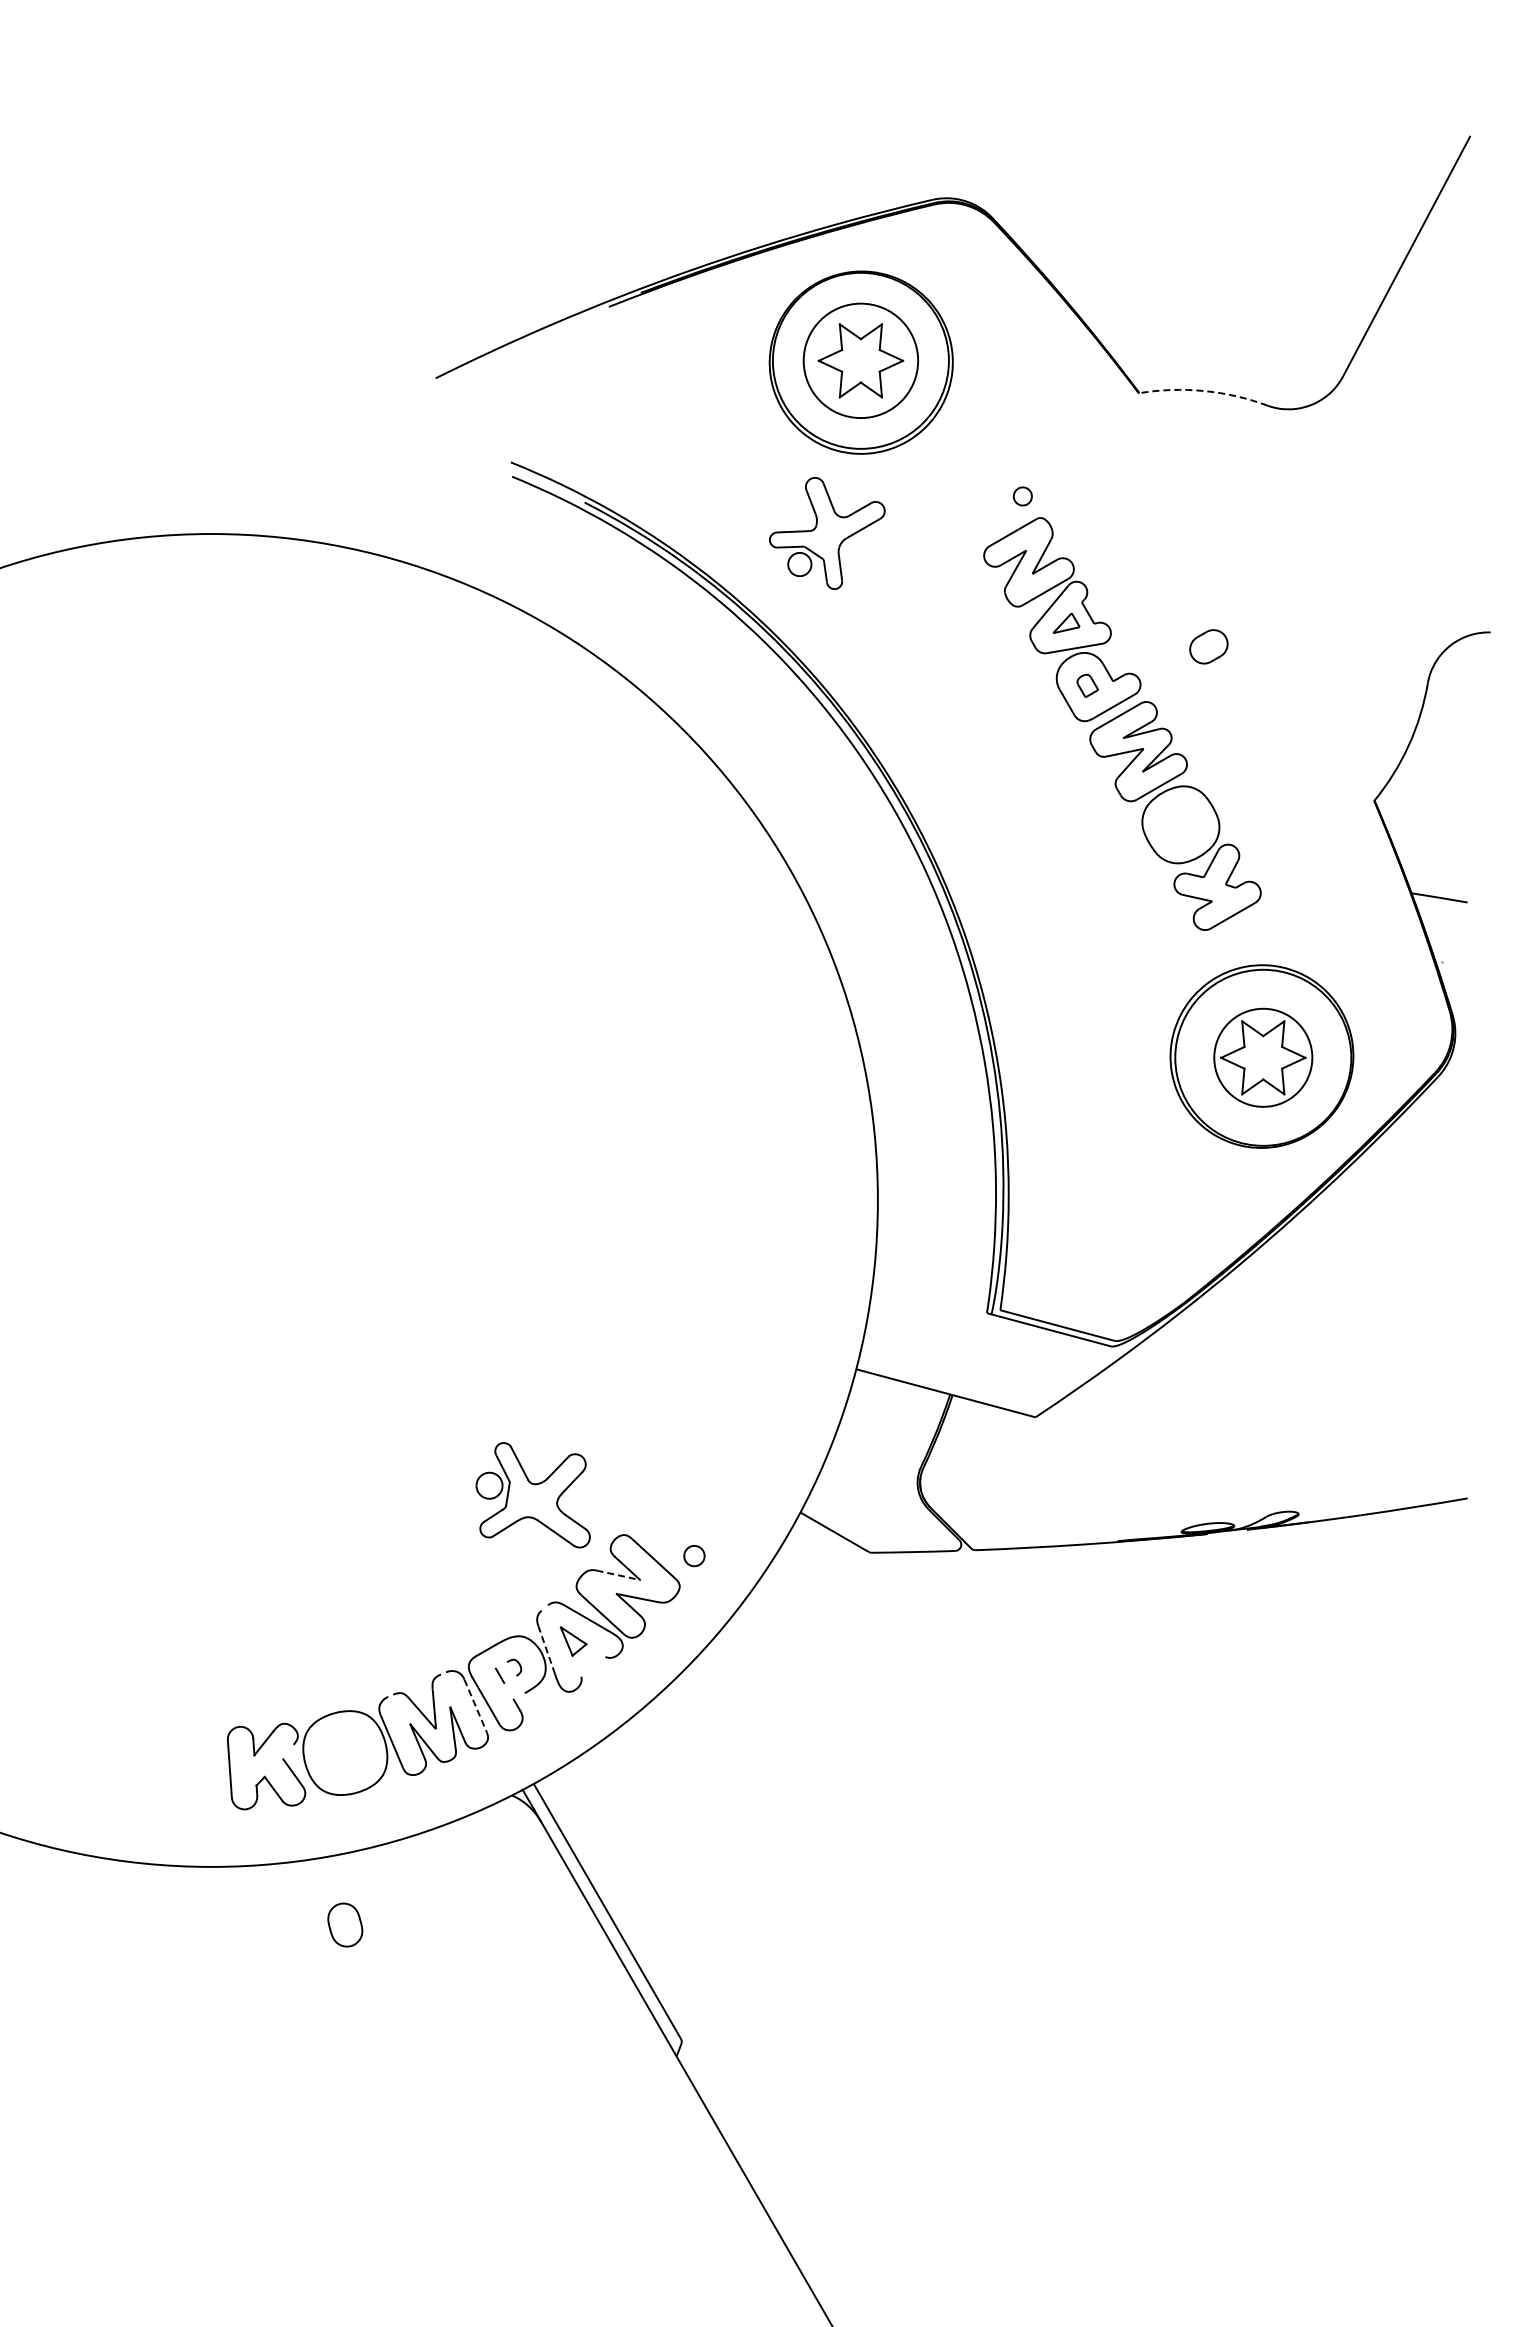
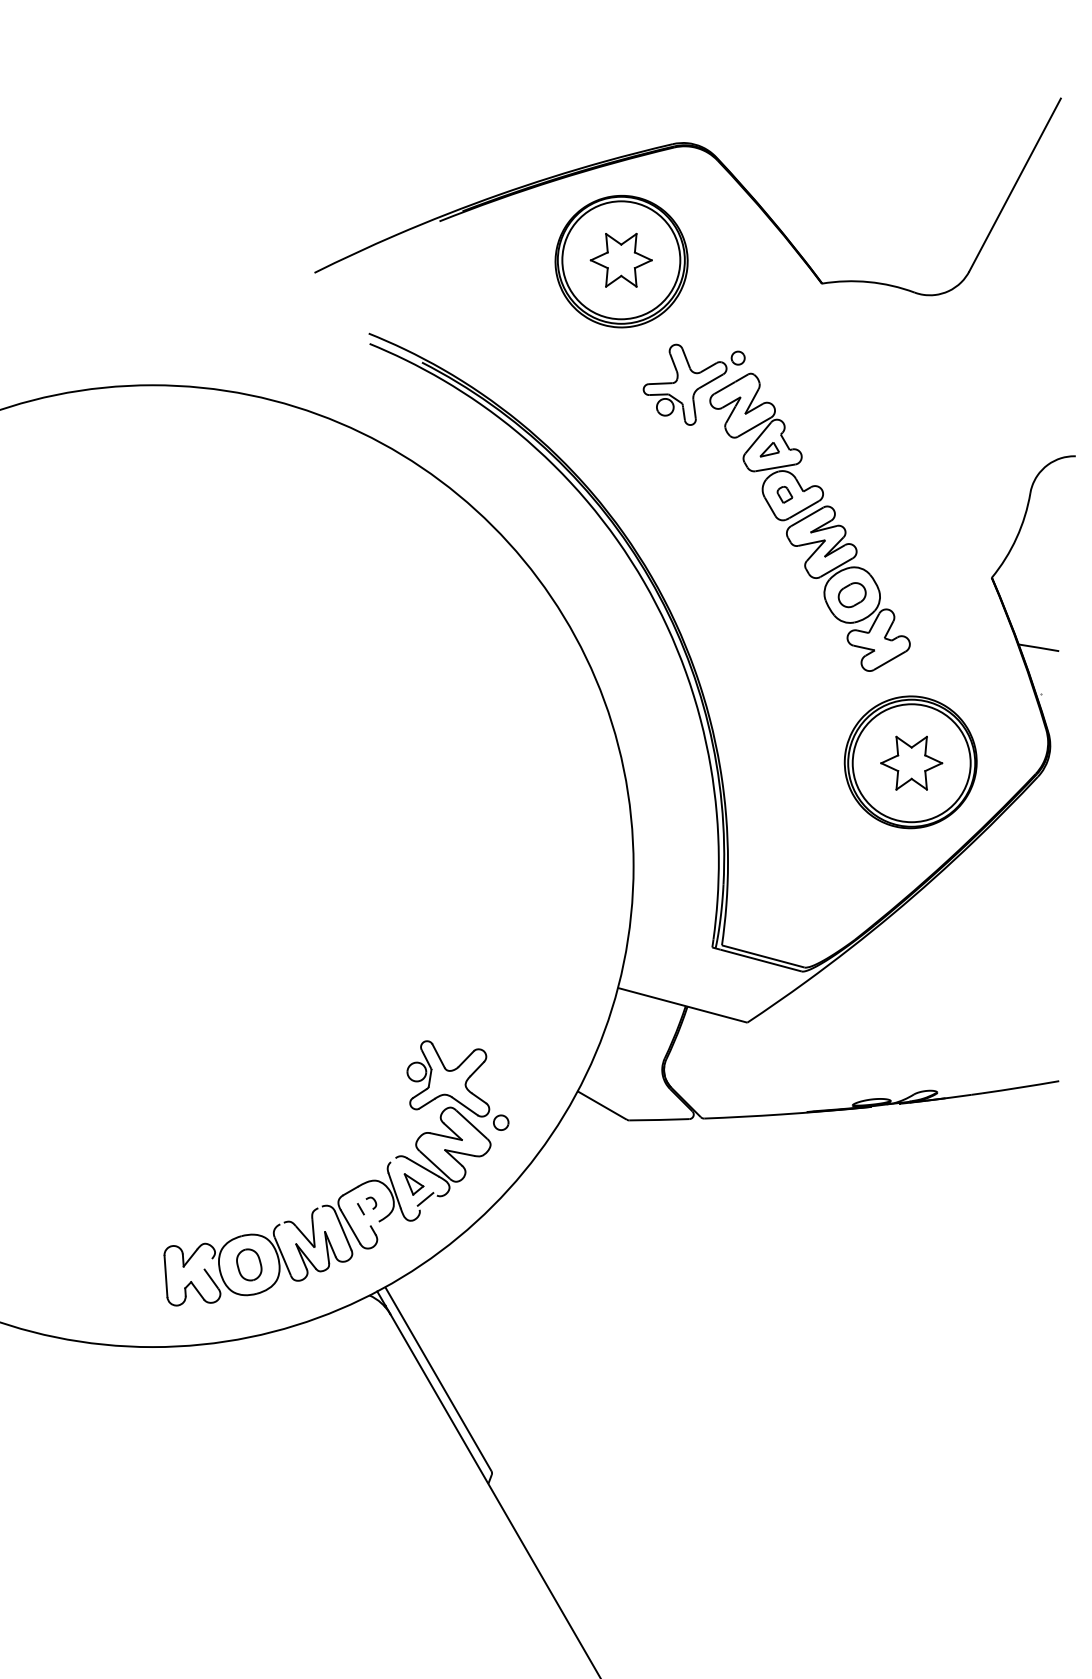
circle: (860, 360) -> (621, 260), size x1.43
arc: (1203, 391) -> (868, 282), dashed -> solid
part: (827, 533) -> (685, 384), moved
part: (1208, 646) -> (851, 594), moved
circle: (1263, 1057) -> (911, 763), size x1.67
part: (532, 1495) -> (447, 1079), moved
line: (618, 1575) -> (446, 1136), dashed -> solid
line: (546, 1649) -> (394, 1190), dashed -> solid
line: (589, 1662) -> (425, 1199), added
line: (475, 1705) -> (343, 1230), dashed -> solid
part: (345, 1924) -> (249, 1264), moved

